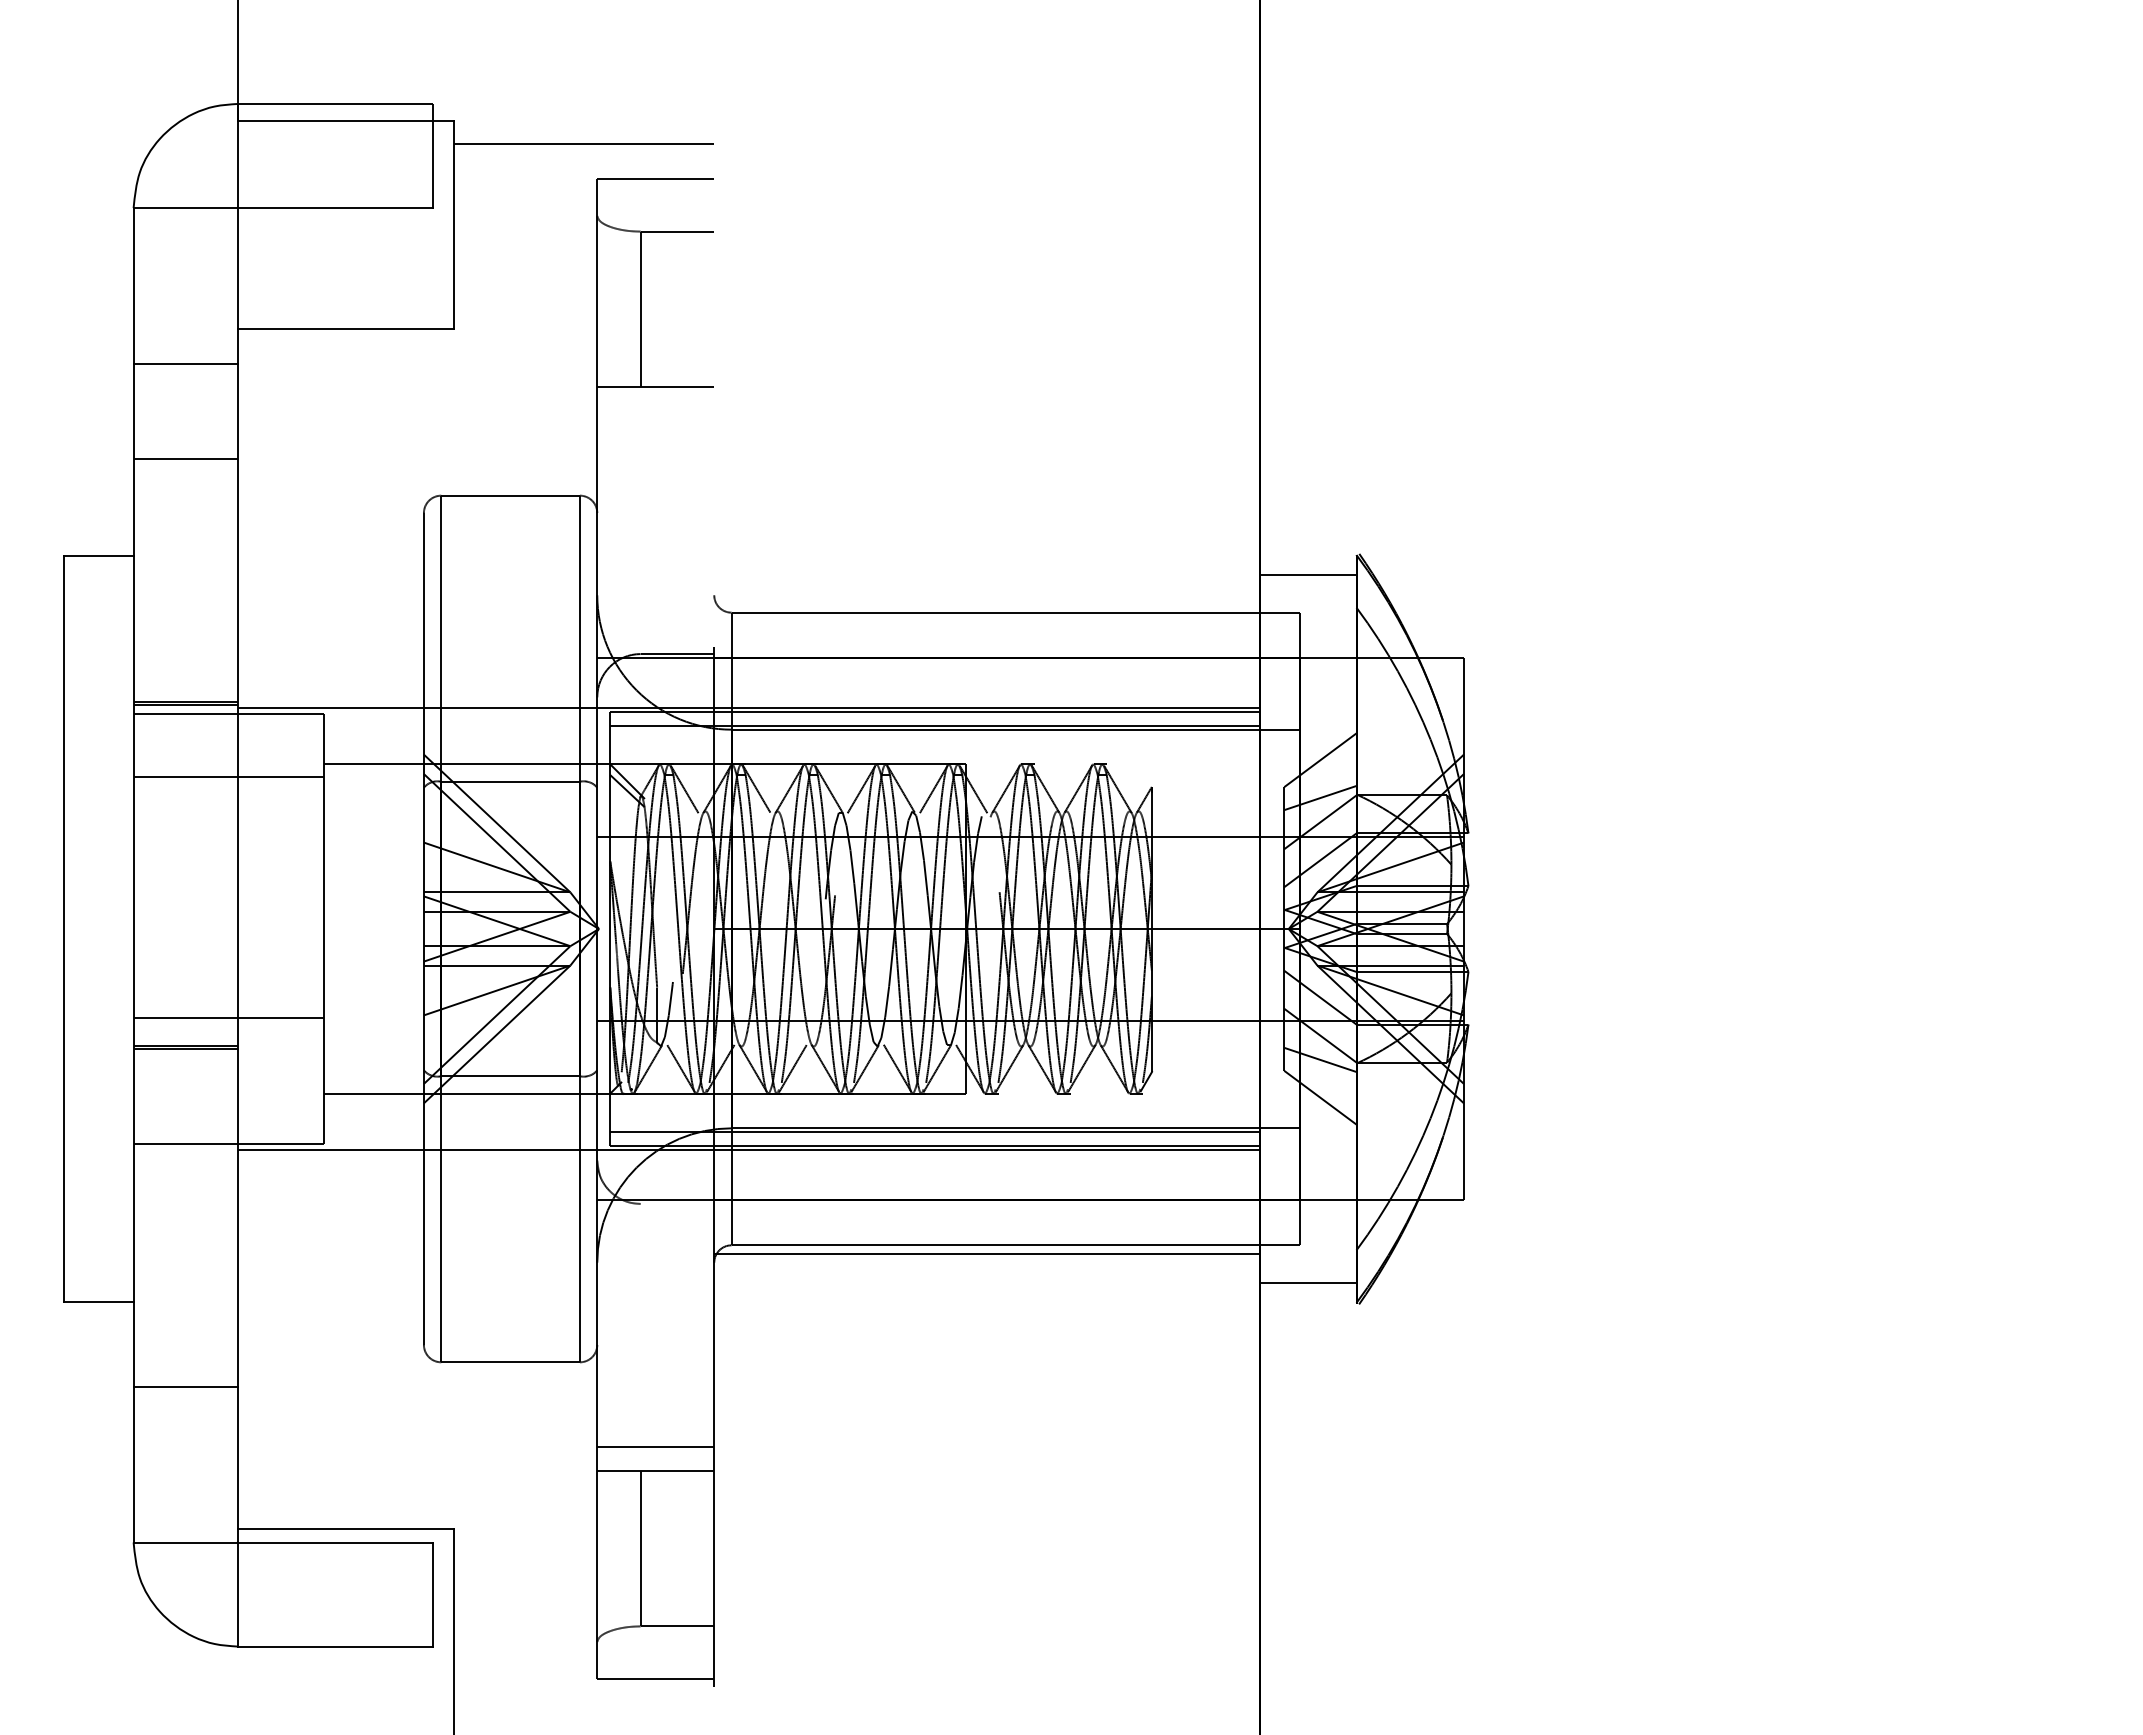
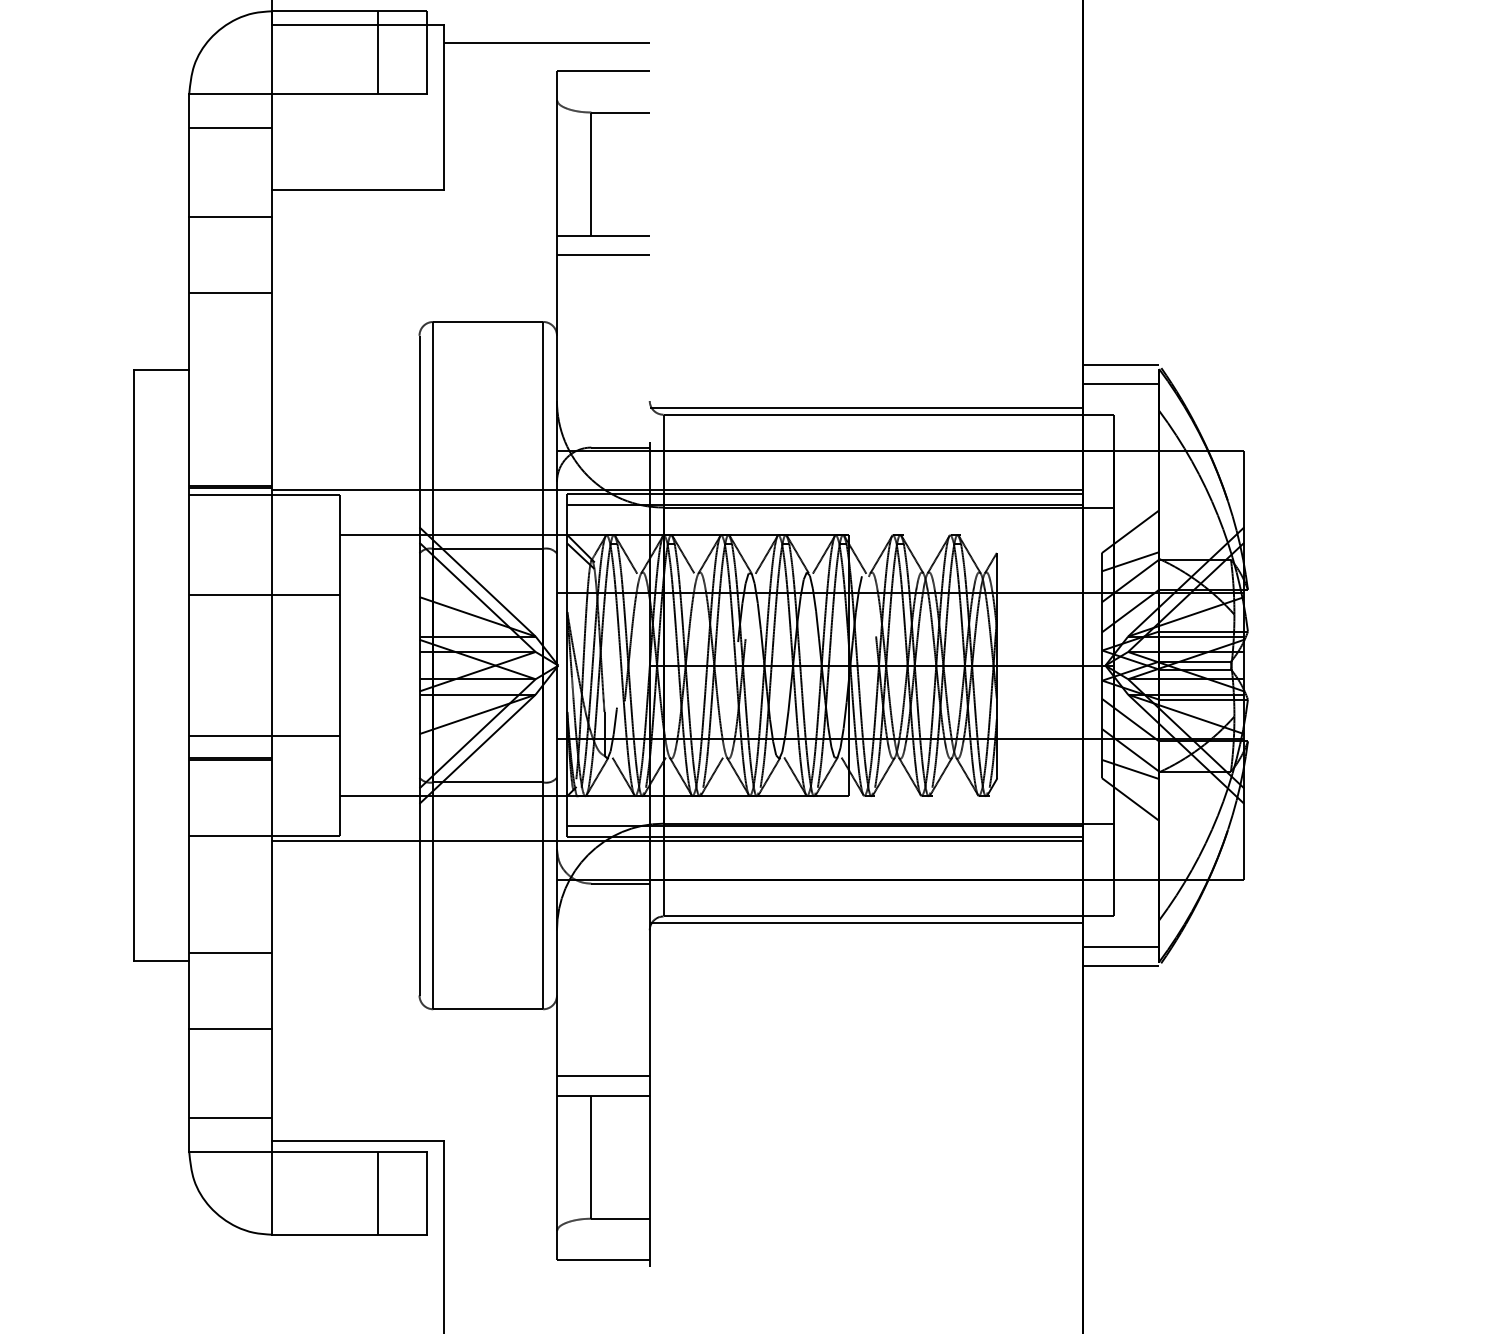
line: (371, 155) -> (377, 52), added
line: (185, 251) -> (230, 128), added
line: (655, 411) -> (603, 255), added
line: (1308, 549) -> (1121, 364), added
line: (987, 604) -> (866, 408), added
line: (228, 776) -> (264, 594), moved
line: (677, 1203) -> (620, 883), added
line: (185, 1291) -> (230, 953), added
line: (1308, 1308) -> (1121, 966), added
line: (185, 1499) -> (230, 1118), added
line: (371, 1594) -> (377, 1193), added

